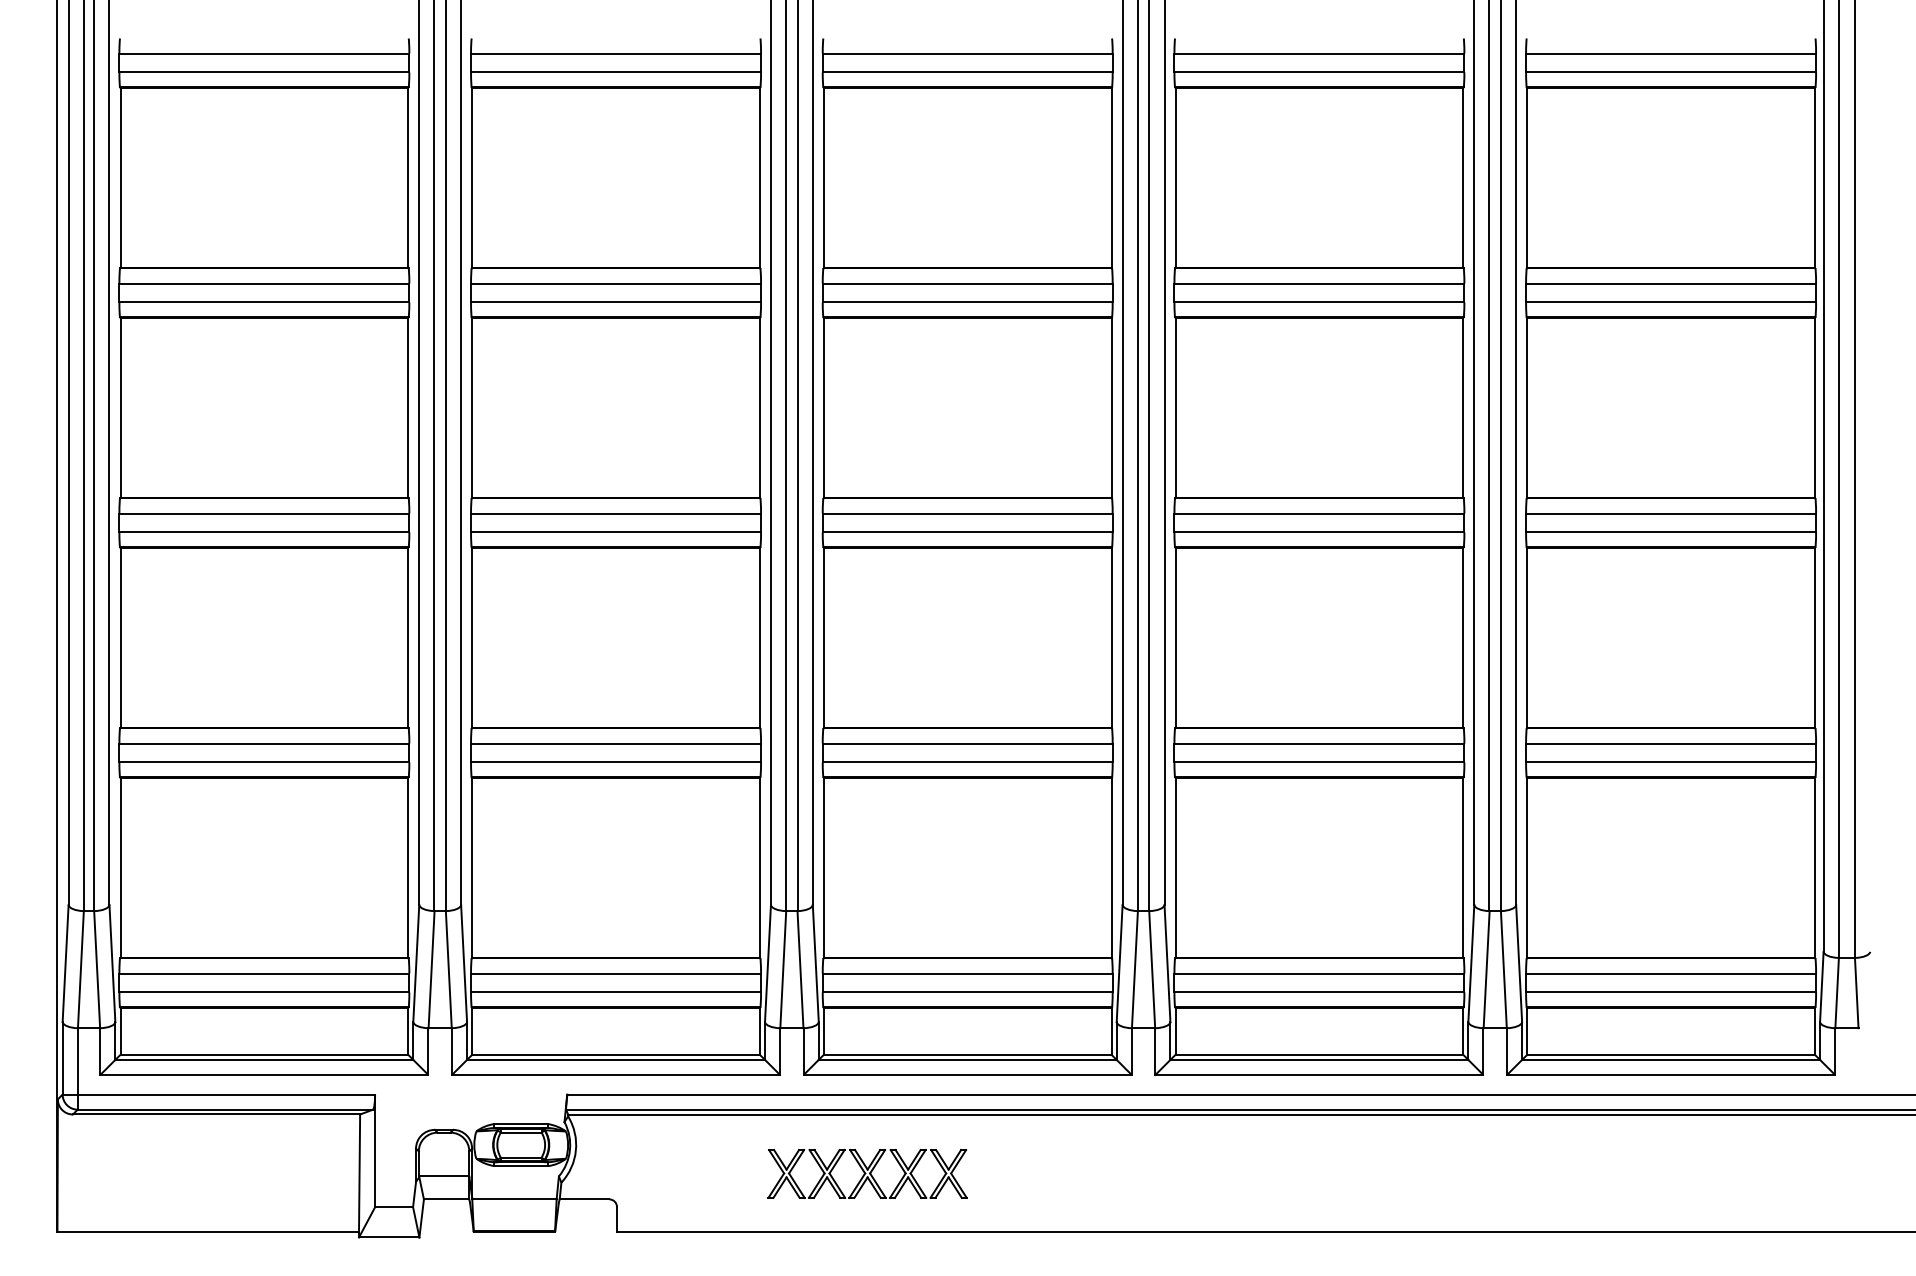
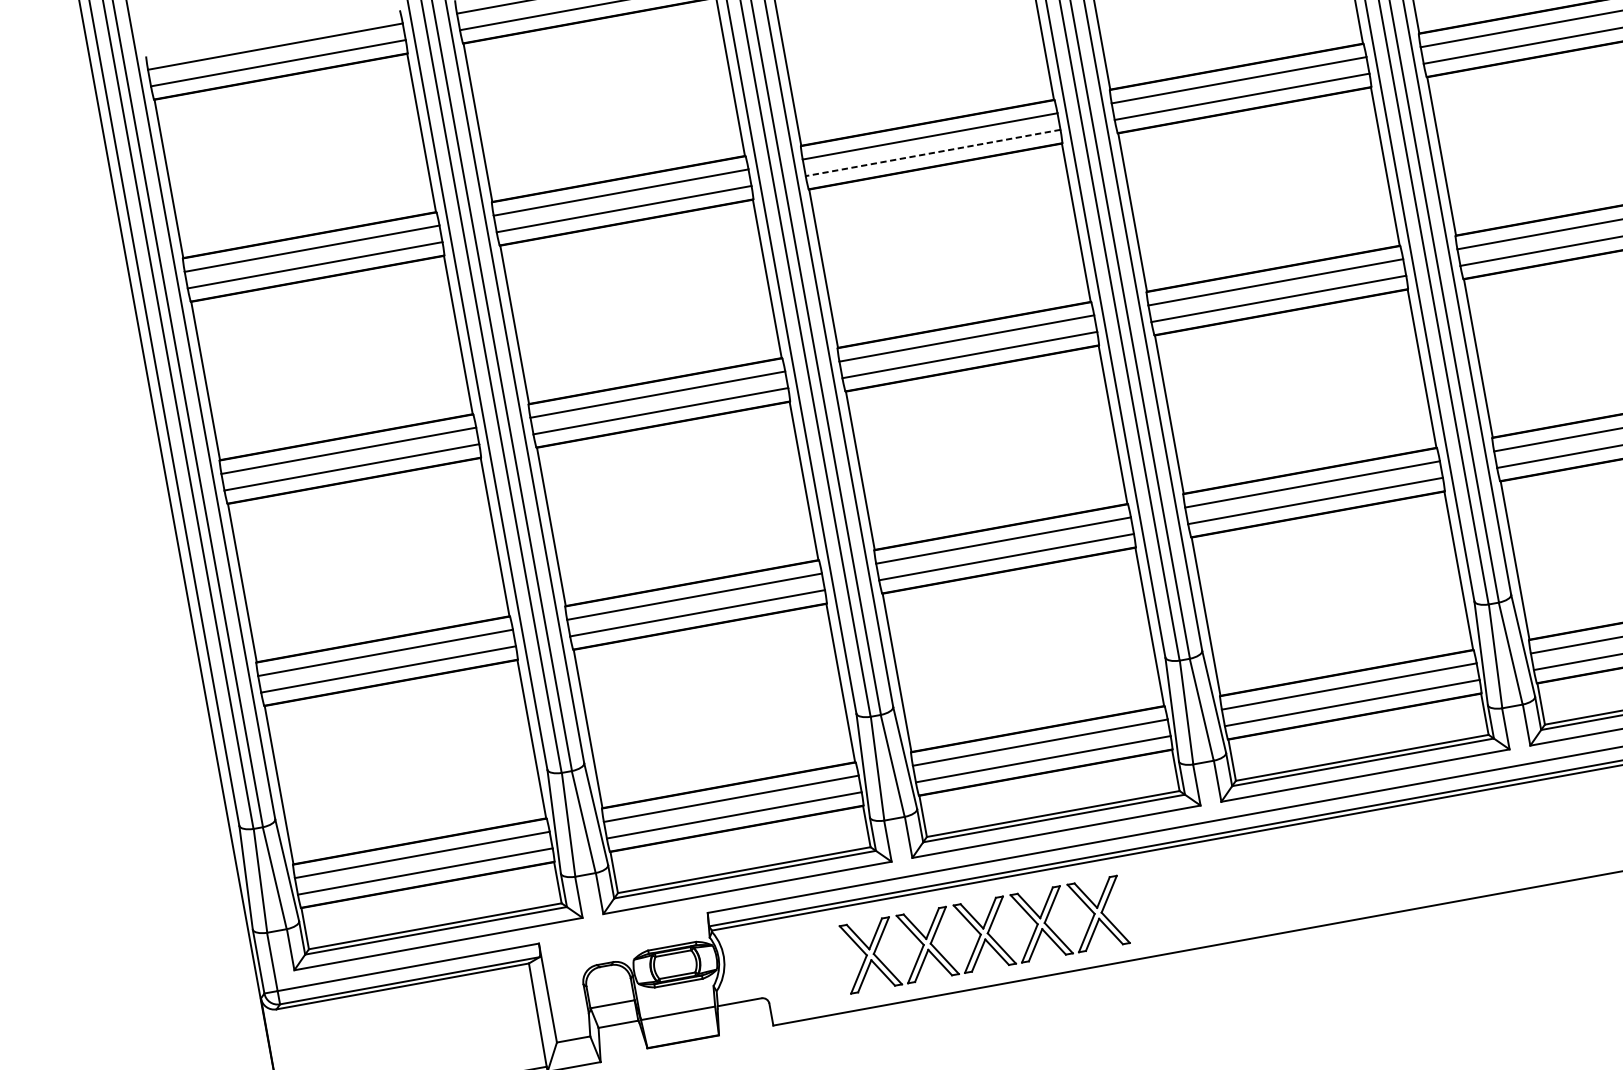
line: (967, 302) -> (932, 153), solid -> dashed
part: (867, 1173) -> (984, 934), size x1.6

